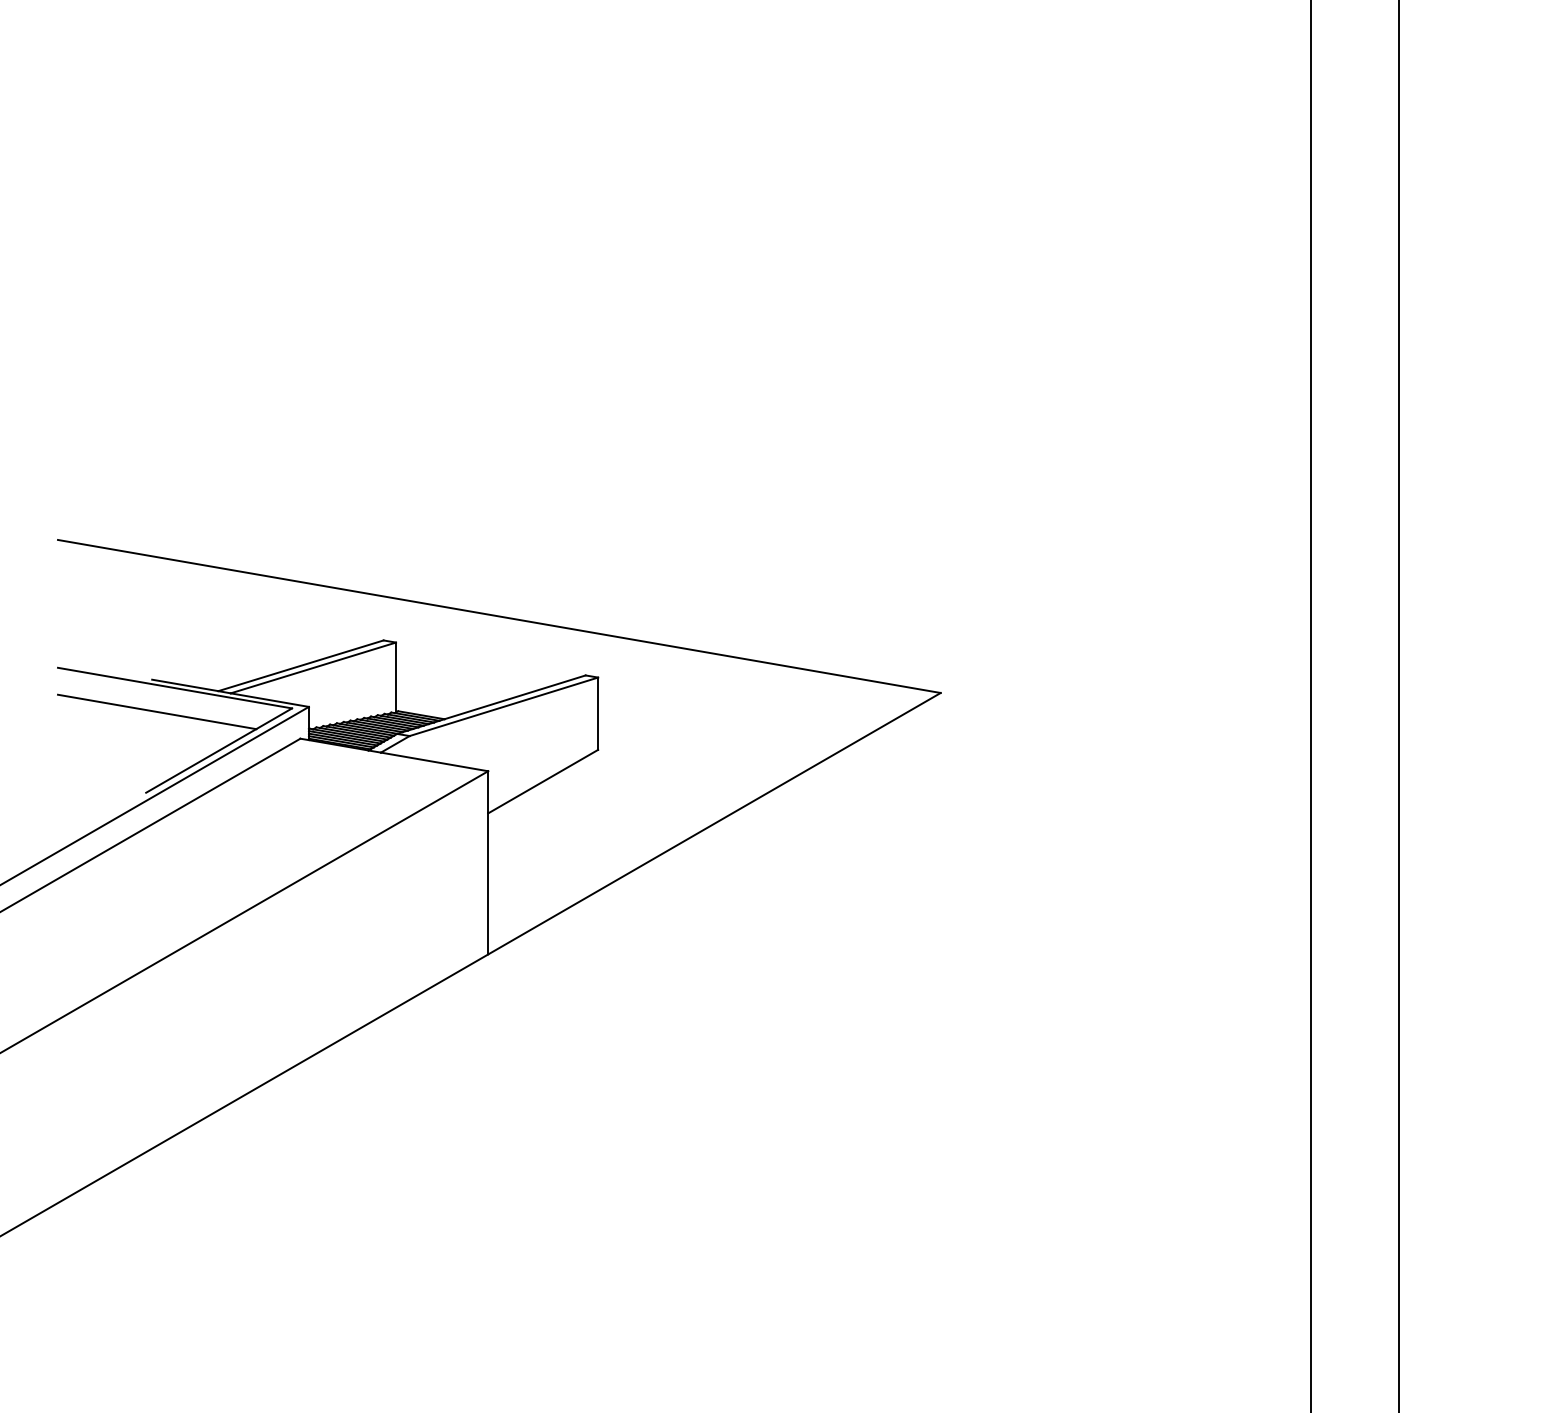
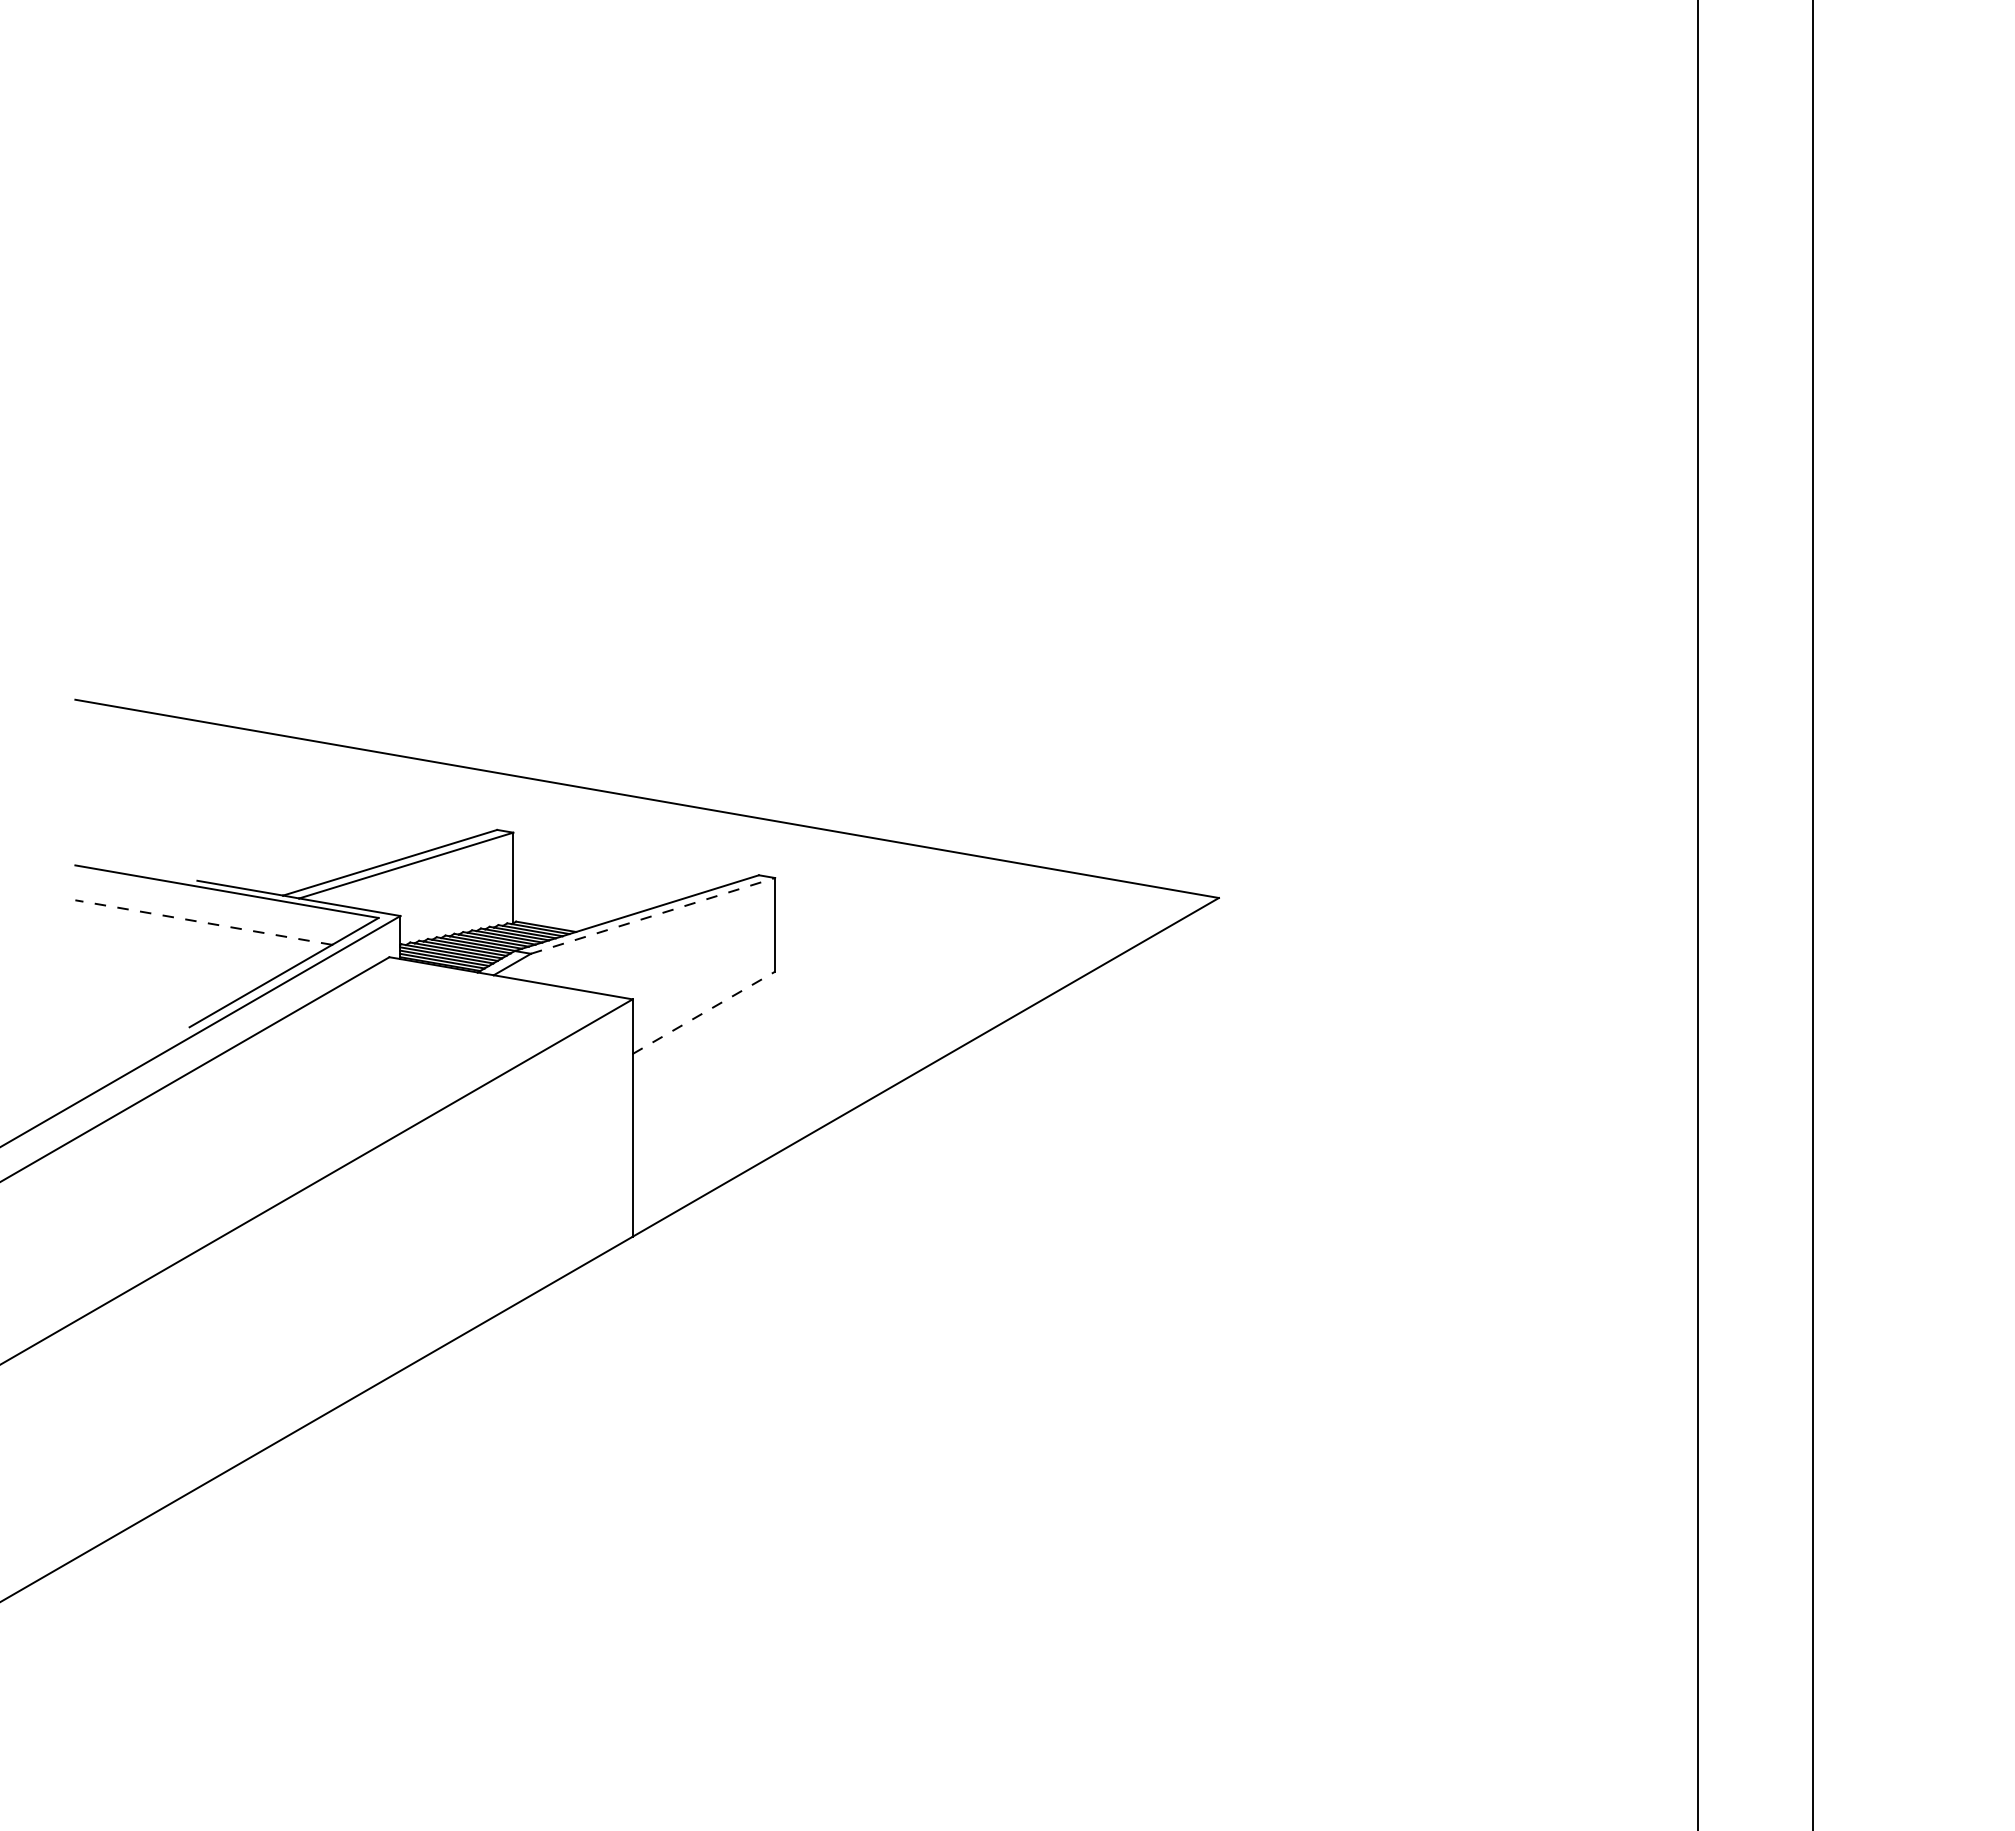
line: (504, 706) -> (653, 915), solid -> dashed
line: (156, 711) -> (203, 922), solid -> dashed
line: (543, 781) -> (704, 1012), solid -> dashed

